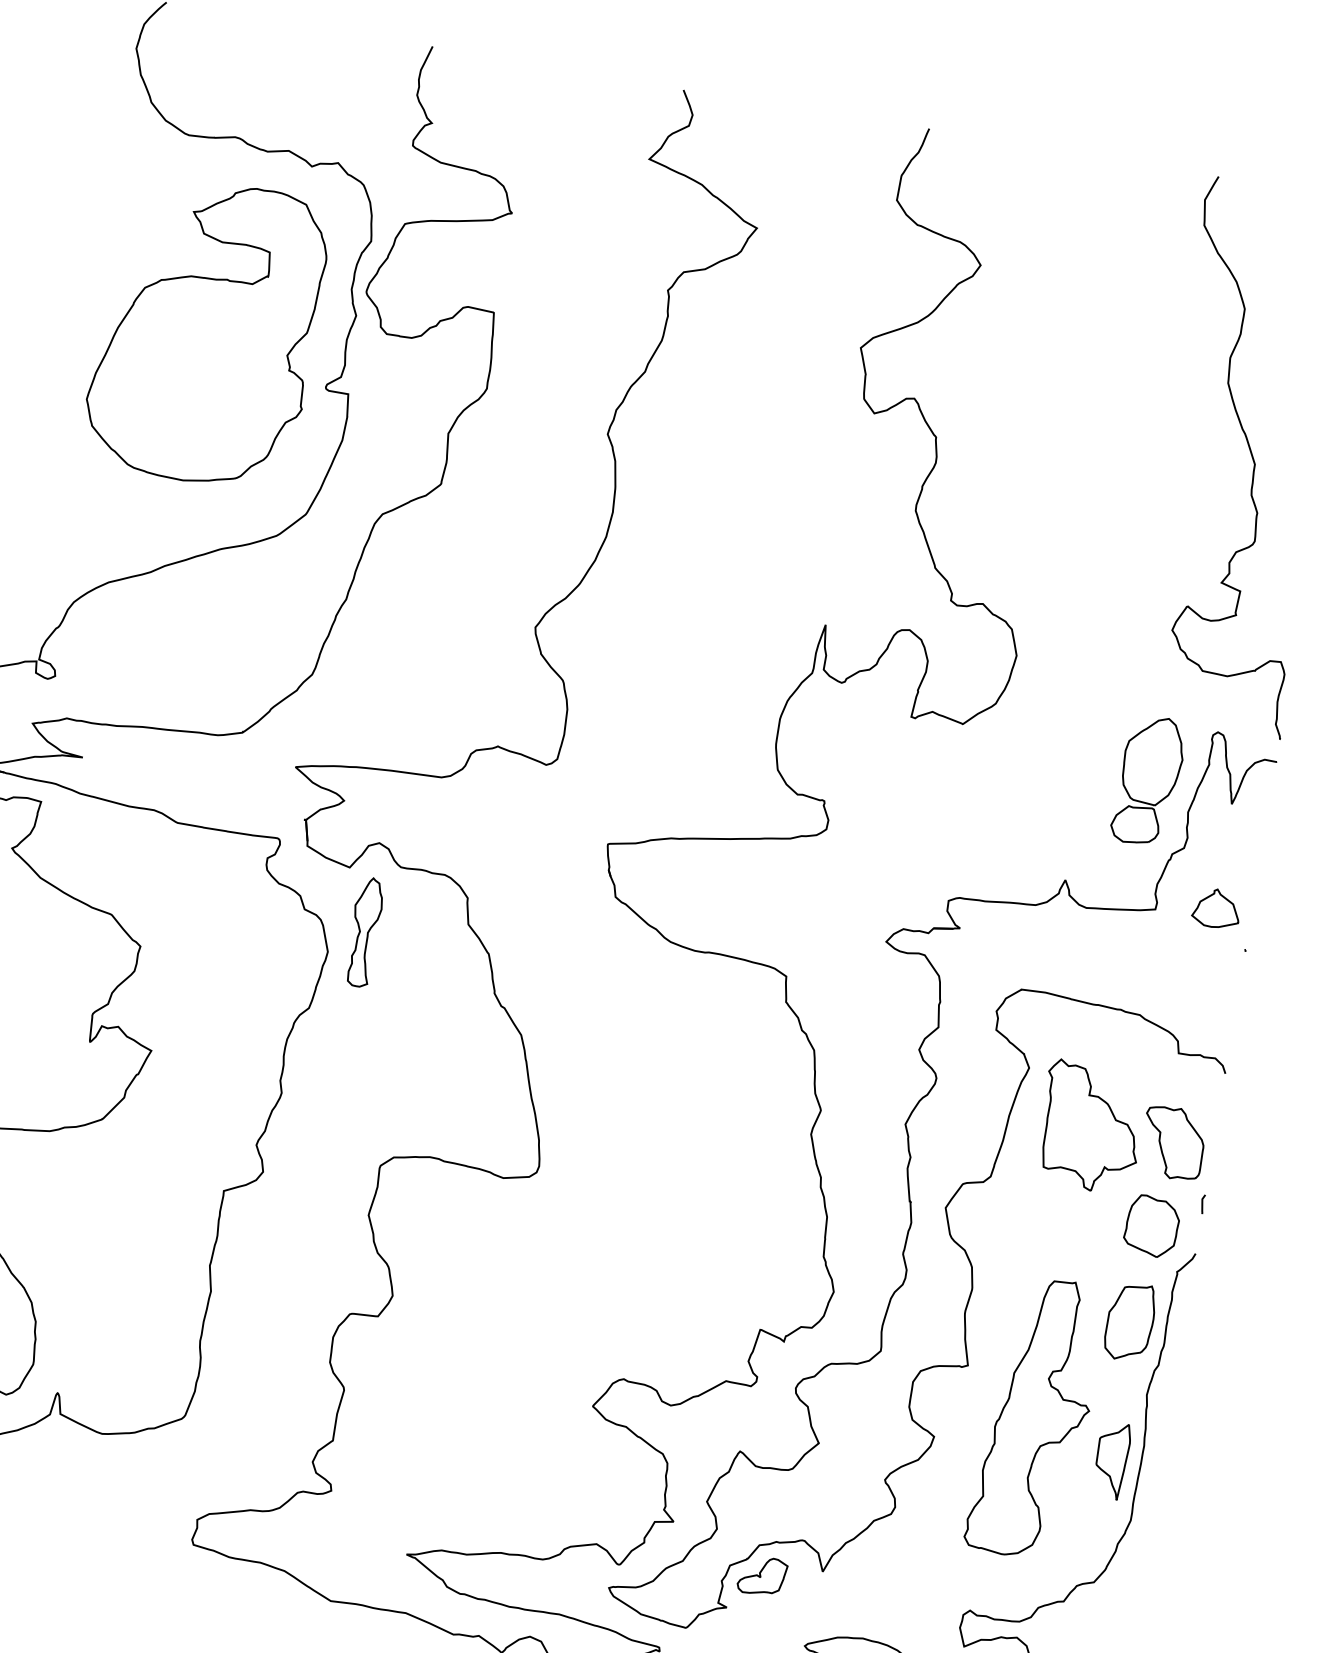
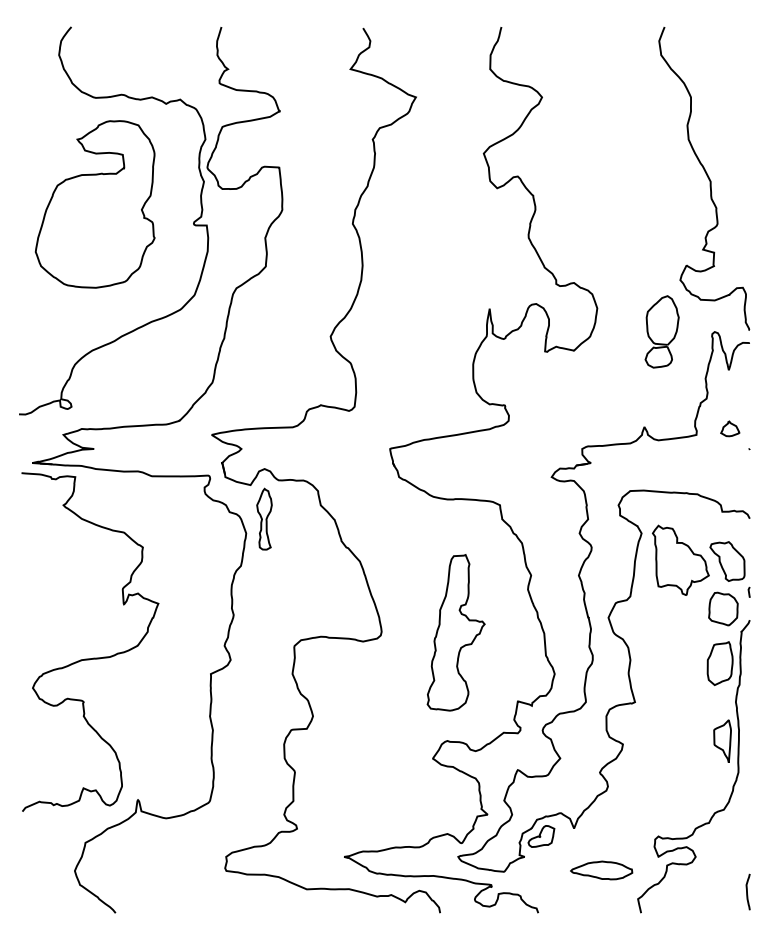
part: (204, 332) -> (94, 204), moved
part: (1147, 779) -> (661, 331), moved
part: (1217, 908) -> (730, 428), size x0.7
part: (1034, 1417) -> (455, 632), moved

